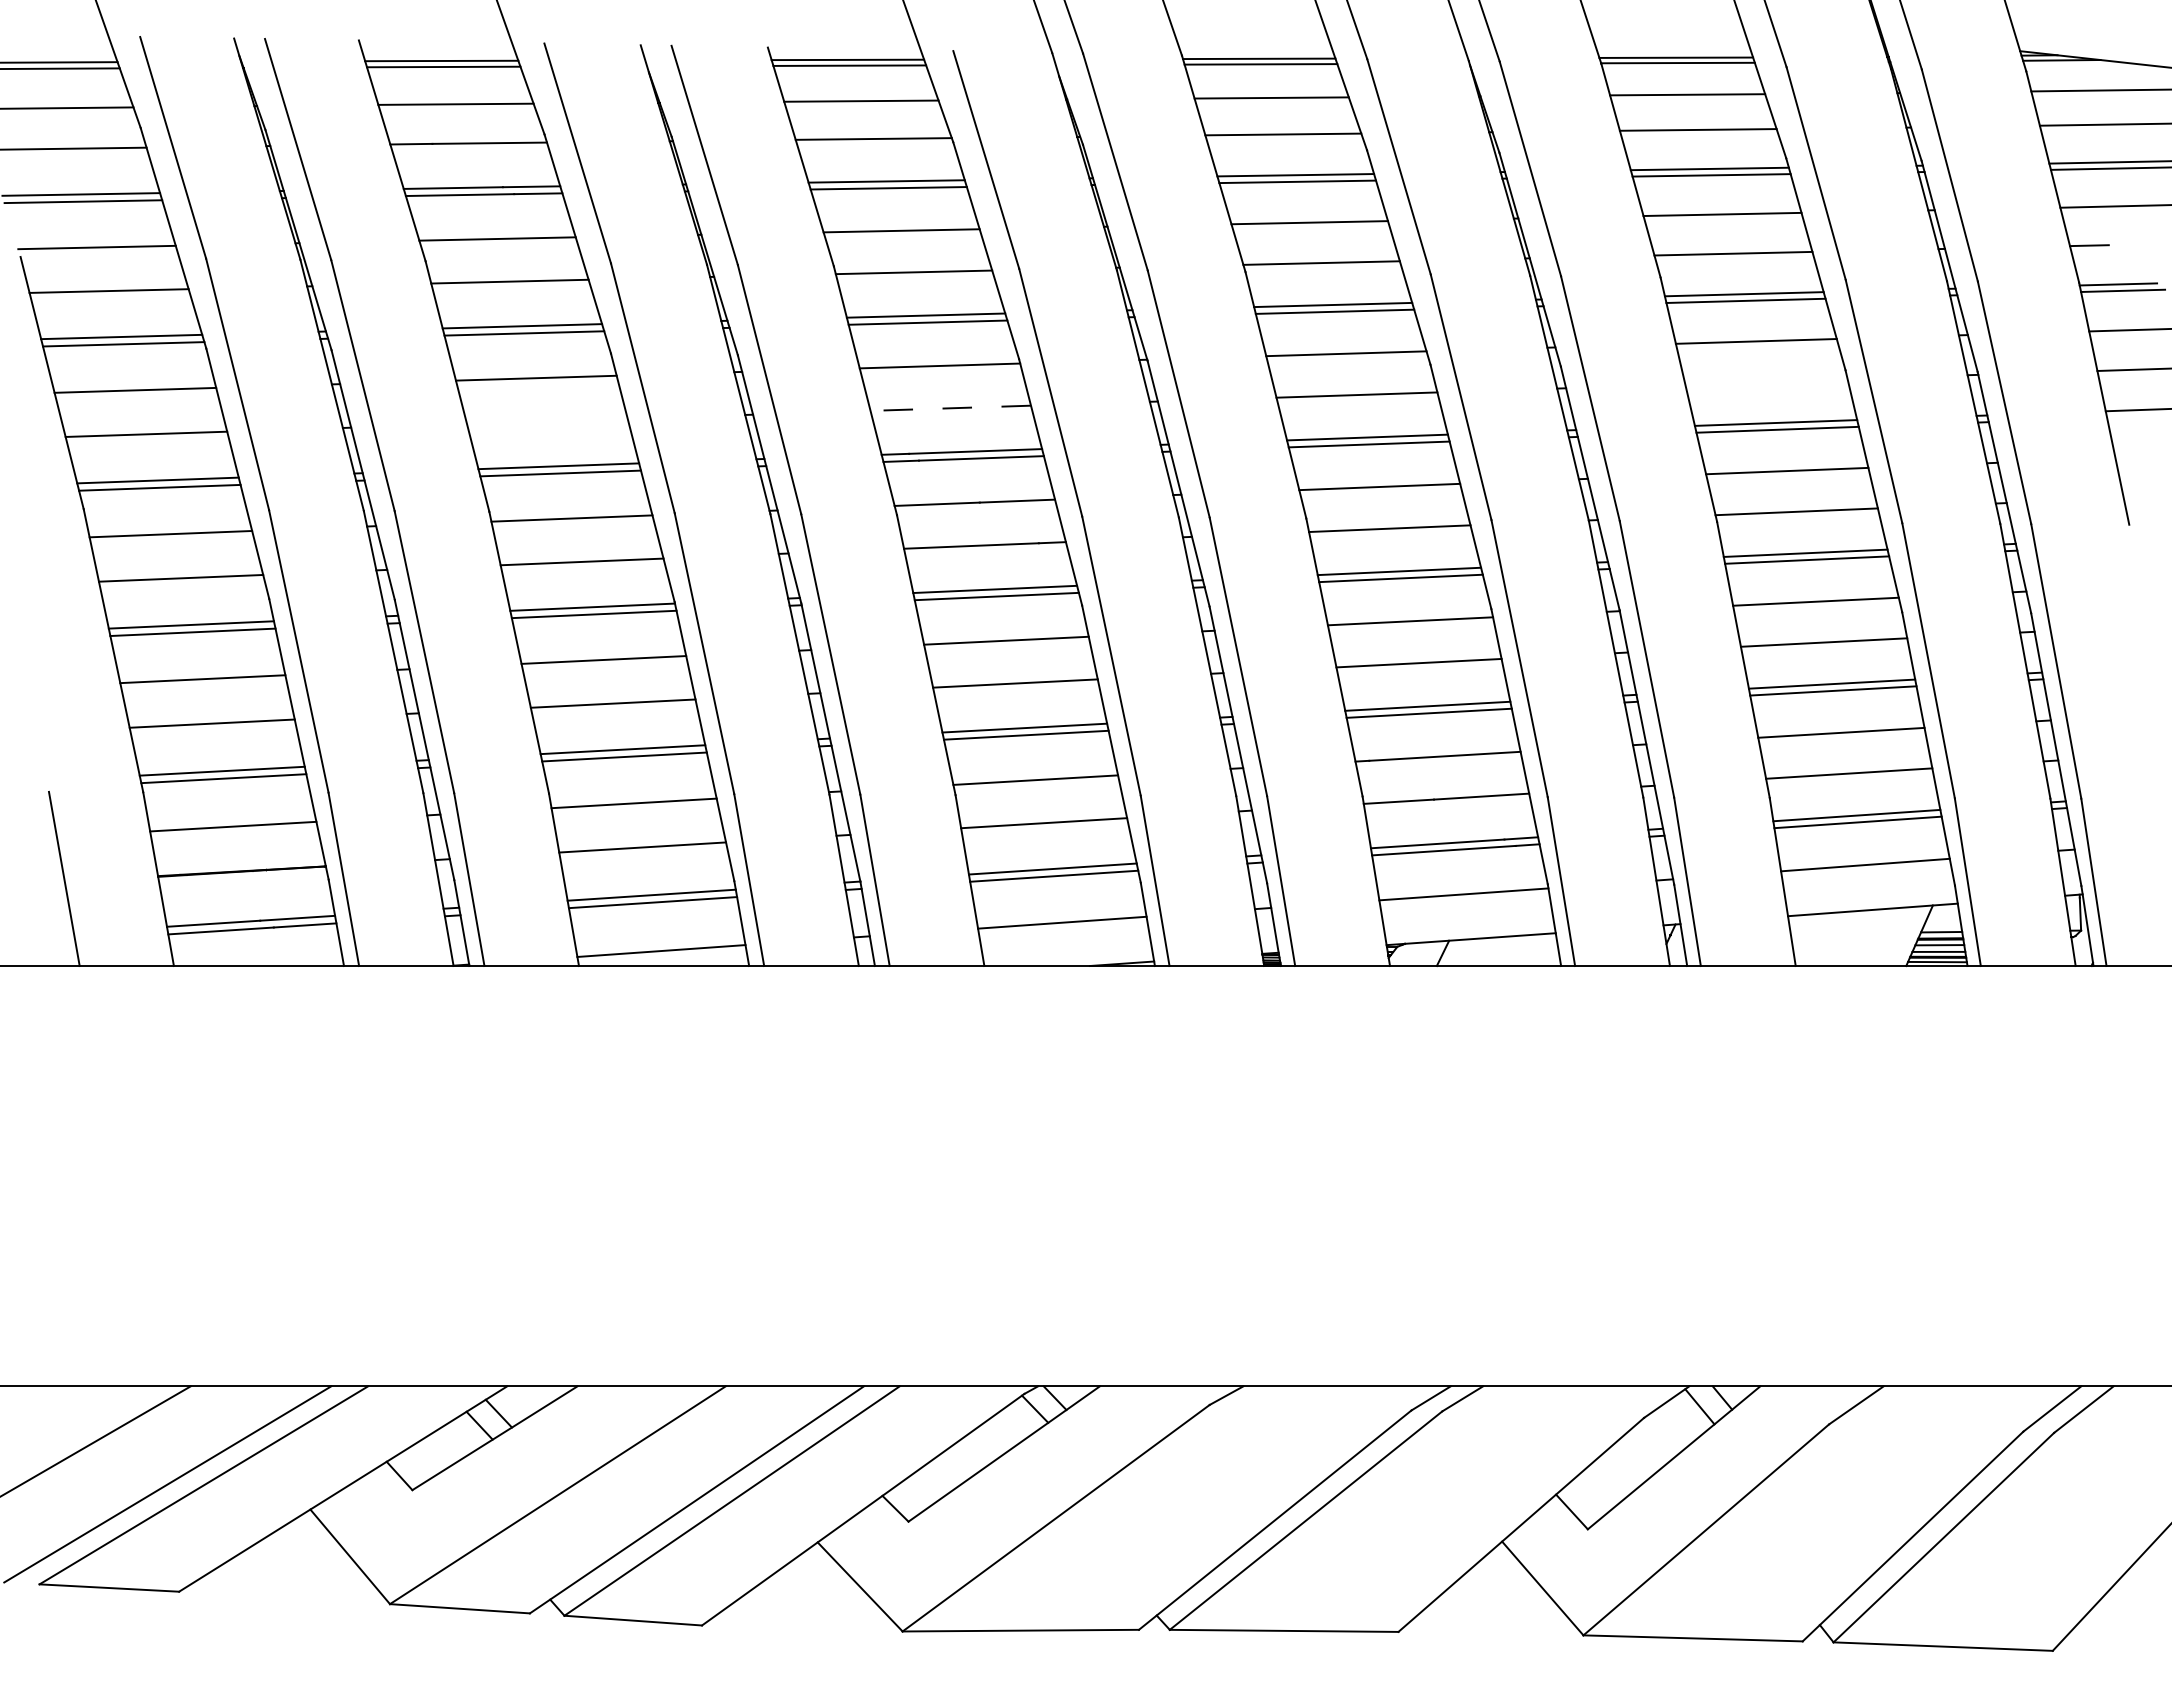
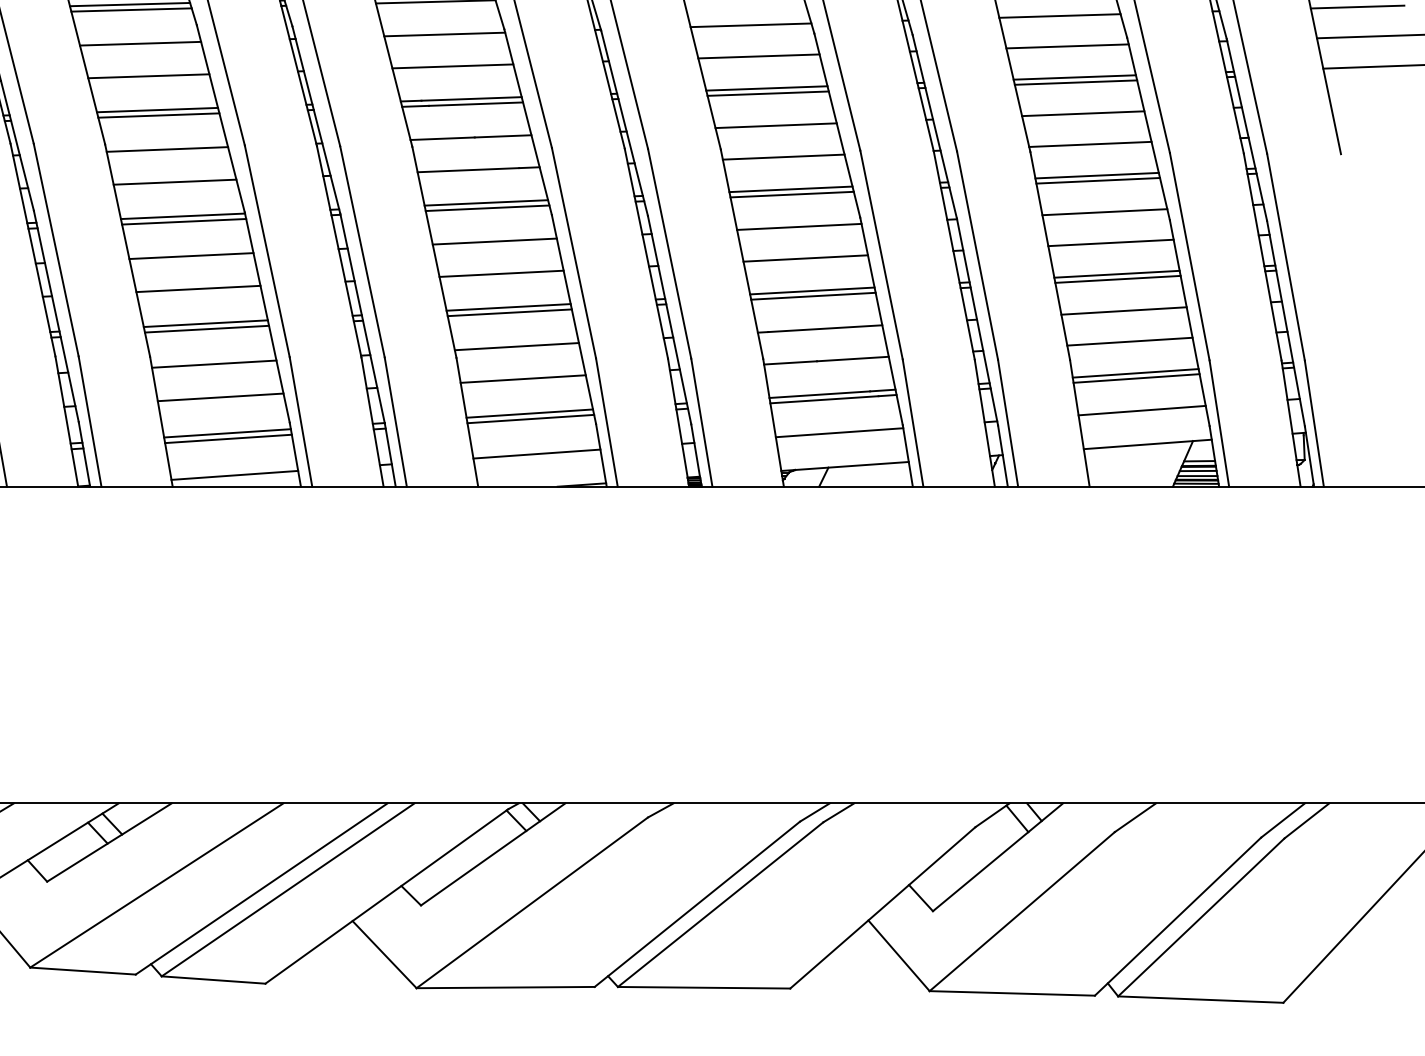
line: (1766, 381) -> (1067, 46), added
line: (950, 408) -> (452, 66), dashed -> solid
line: (547, 420) -> (148, 75), added

